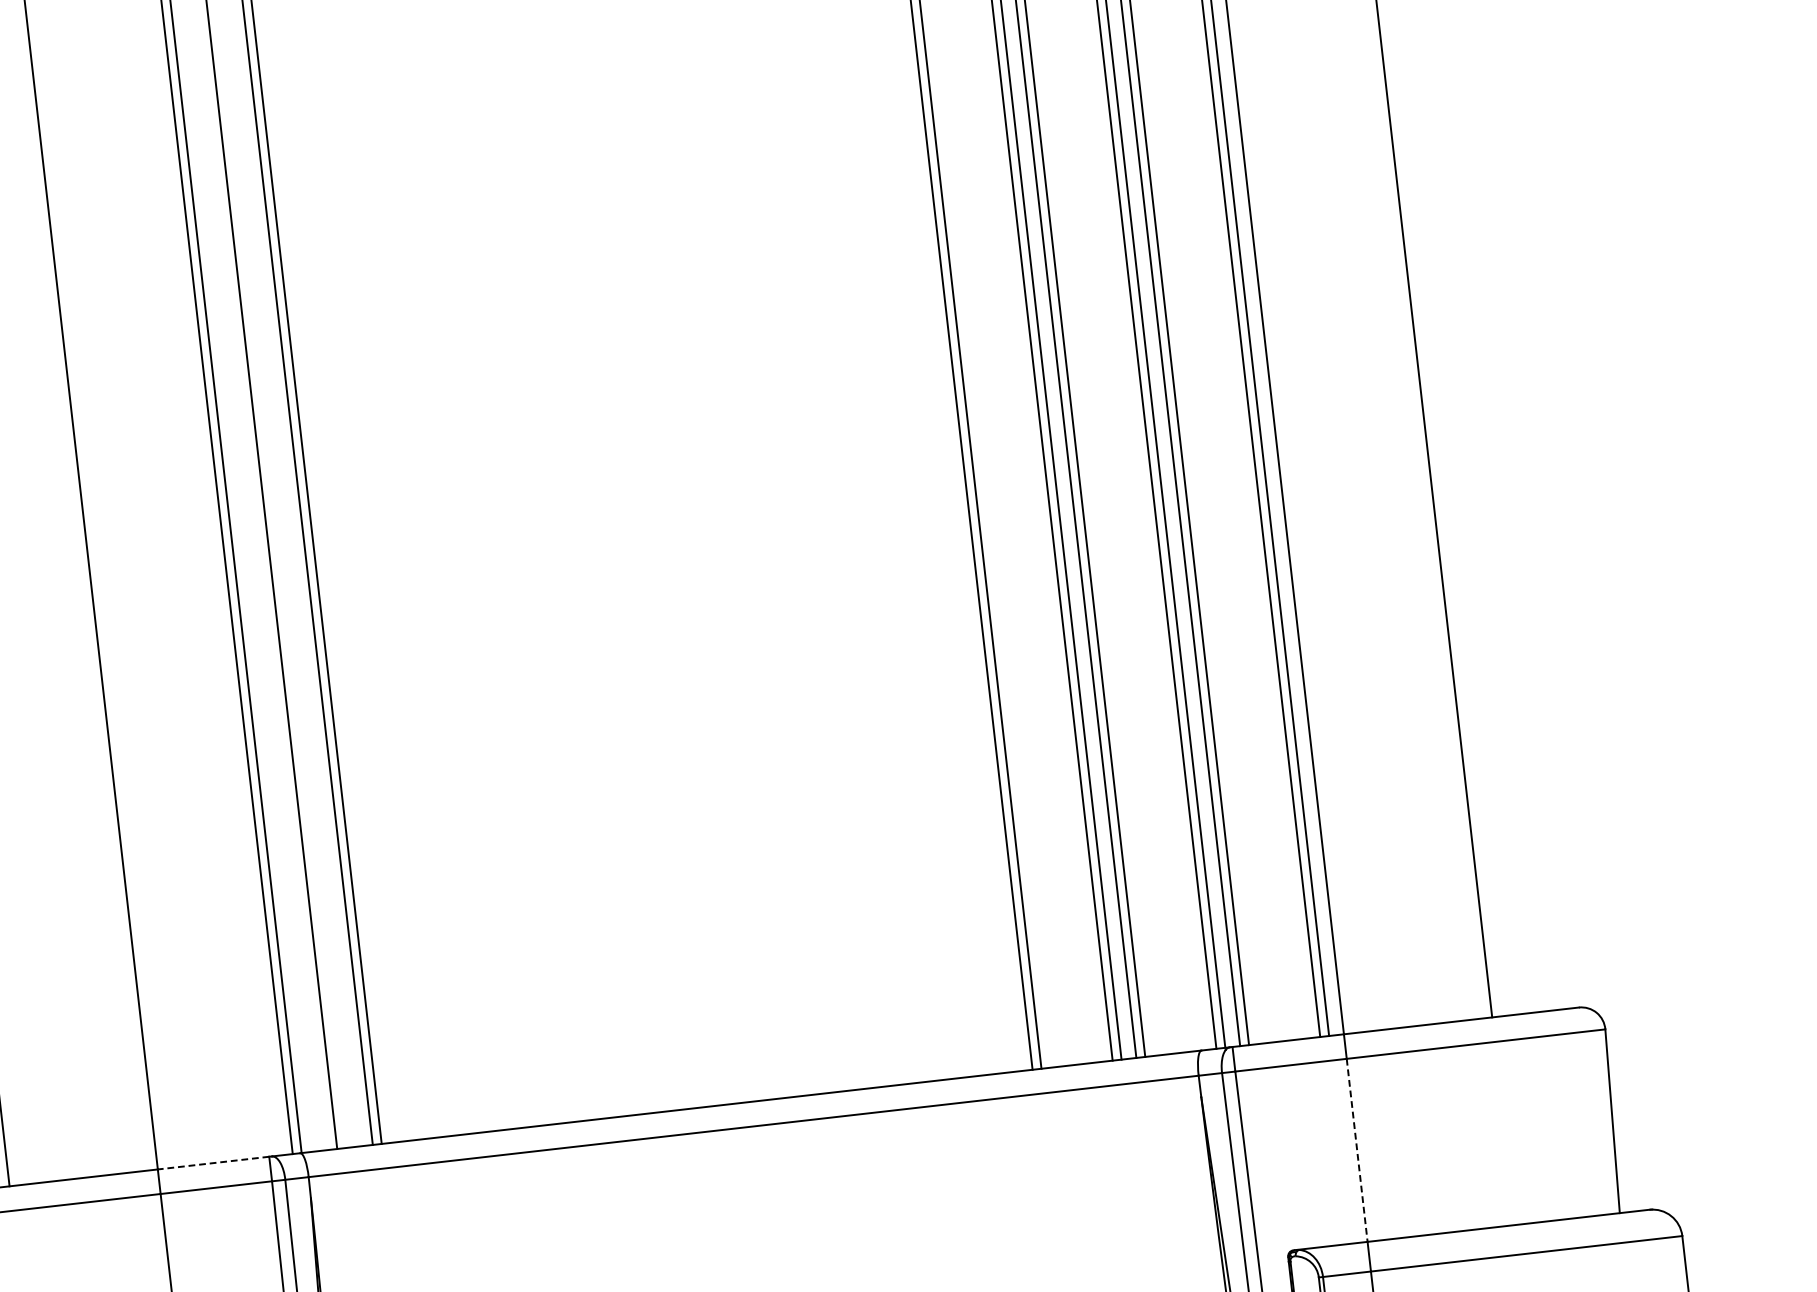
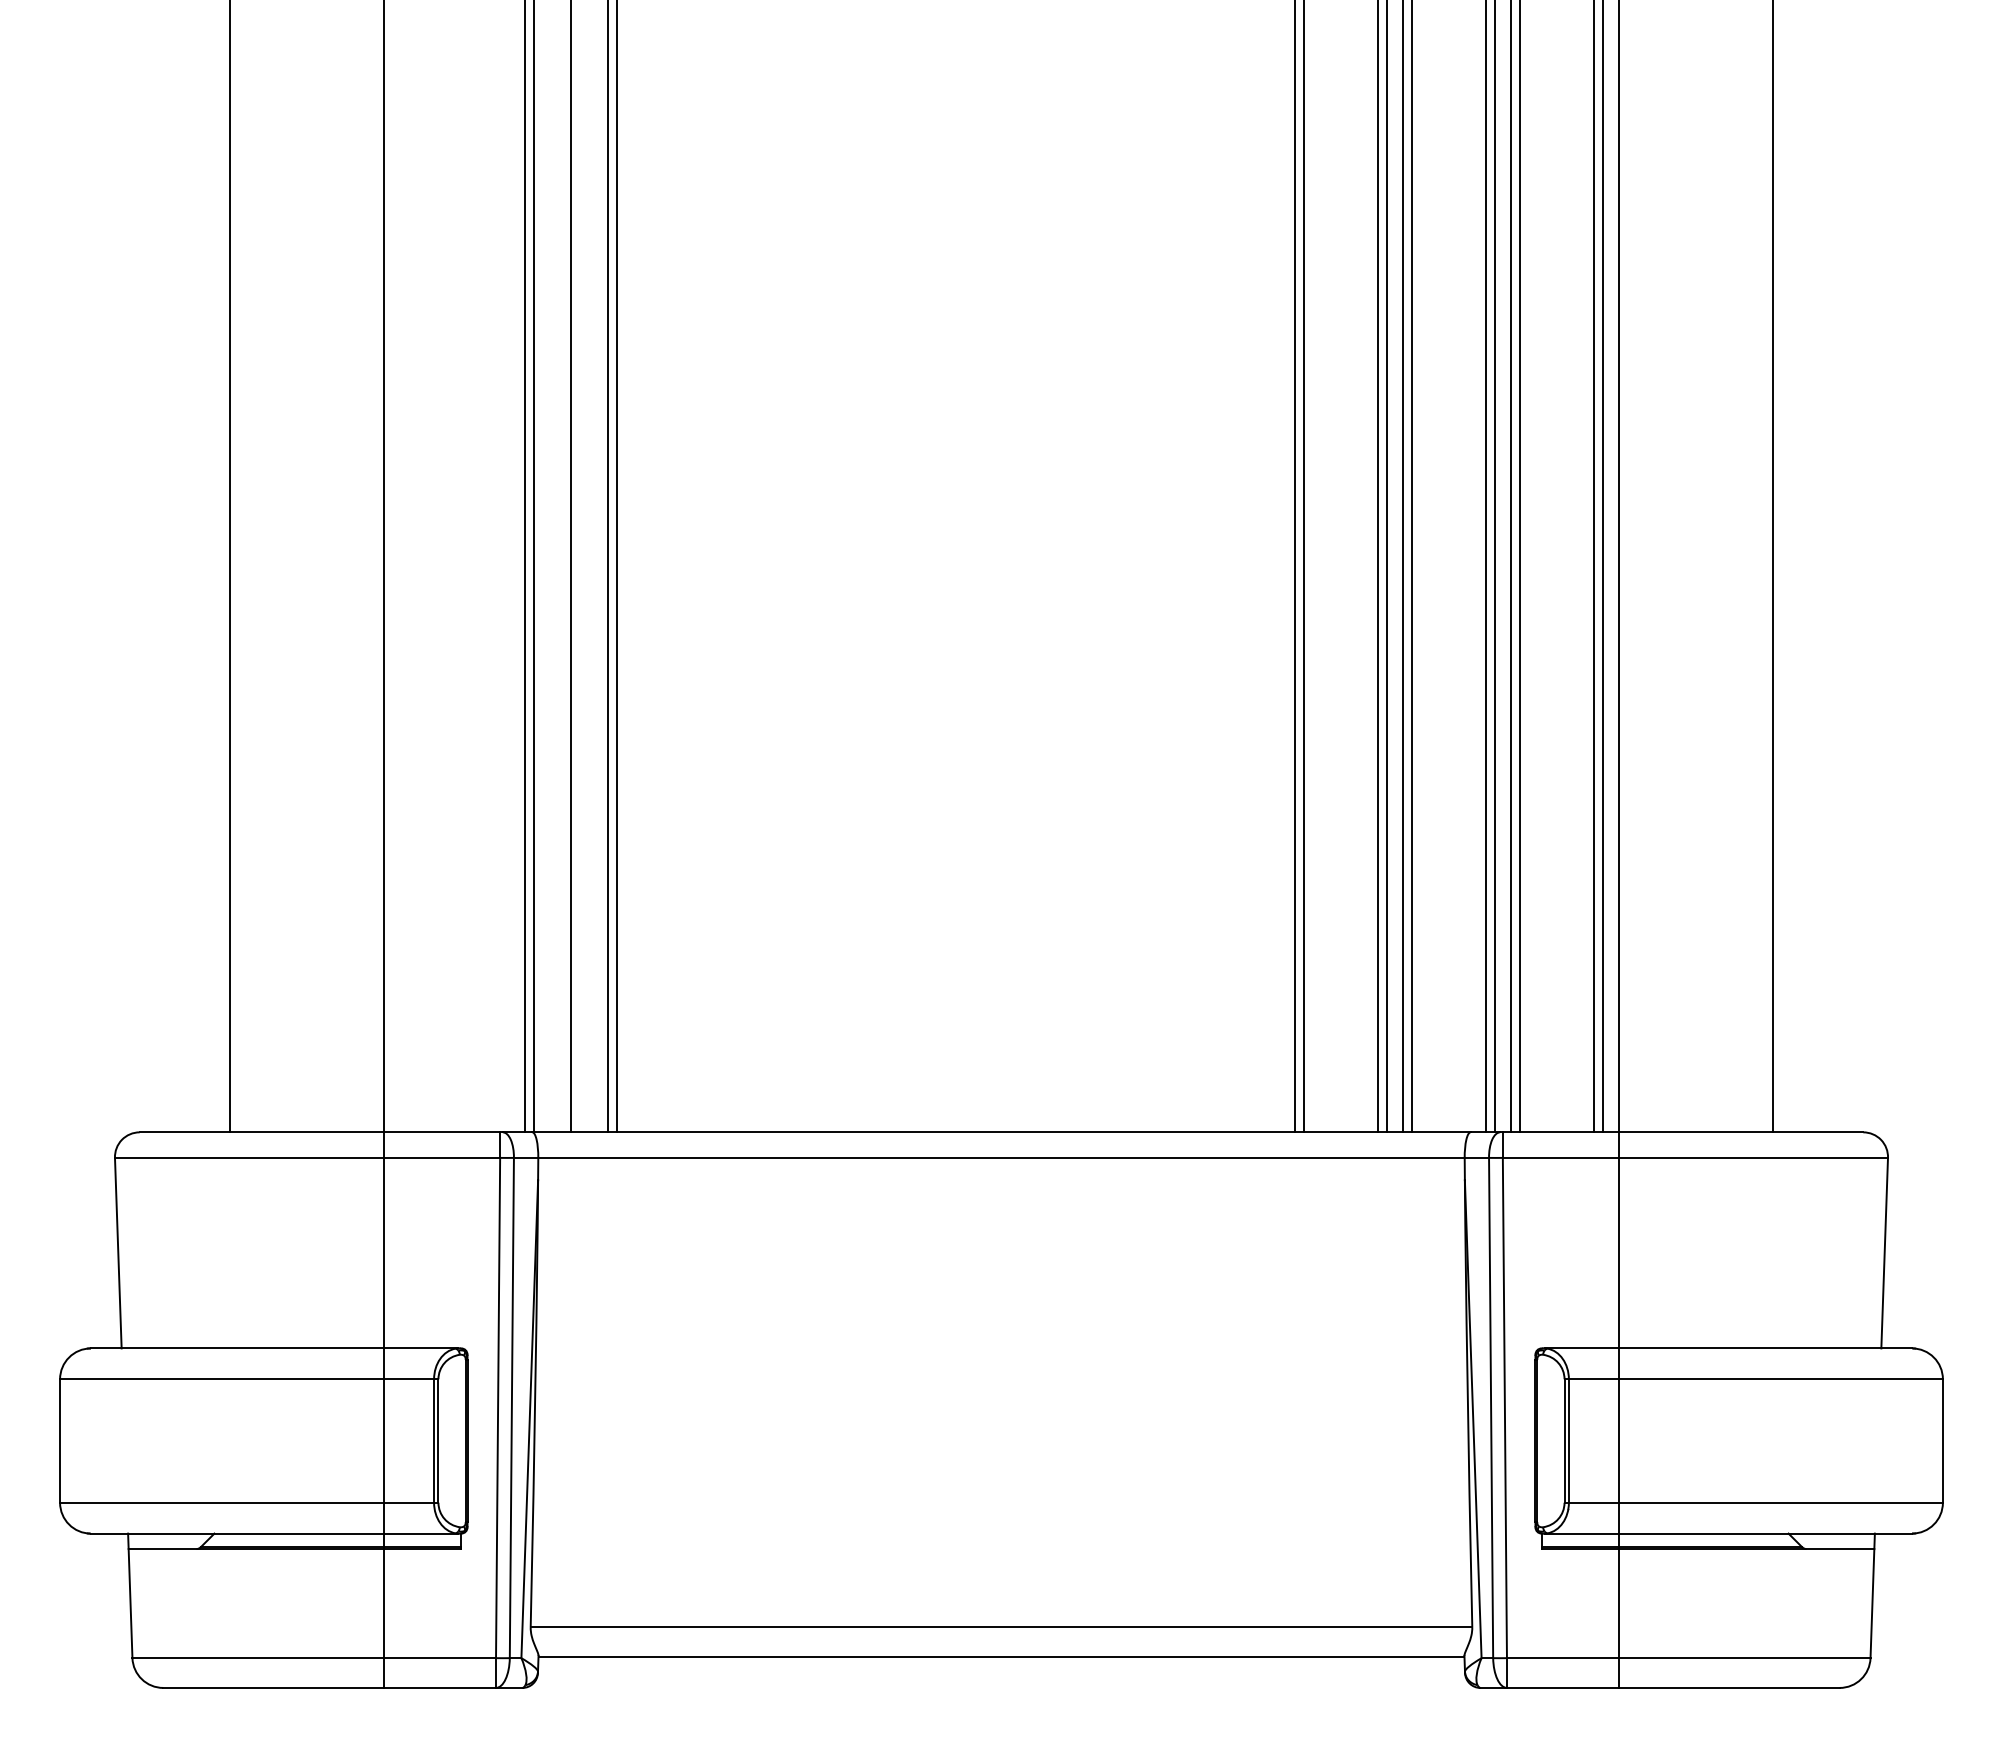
line: (1356, 1150) -> (1618, 1253), dashed -> solid
line: (213, 1163) -> (442, 1132), dashed -> solid

